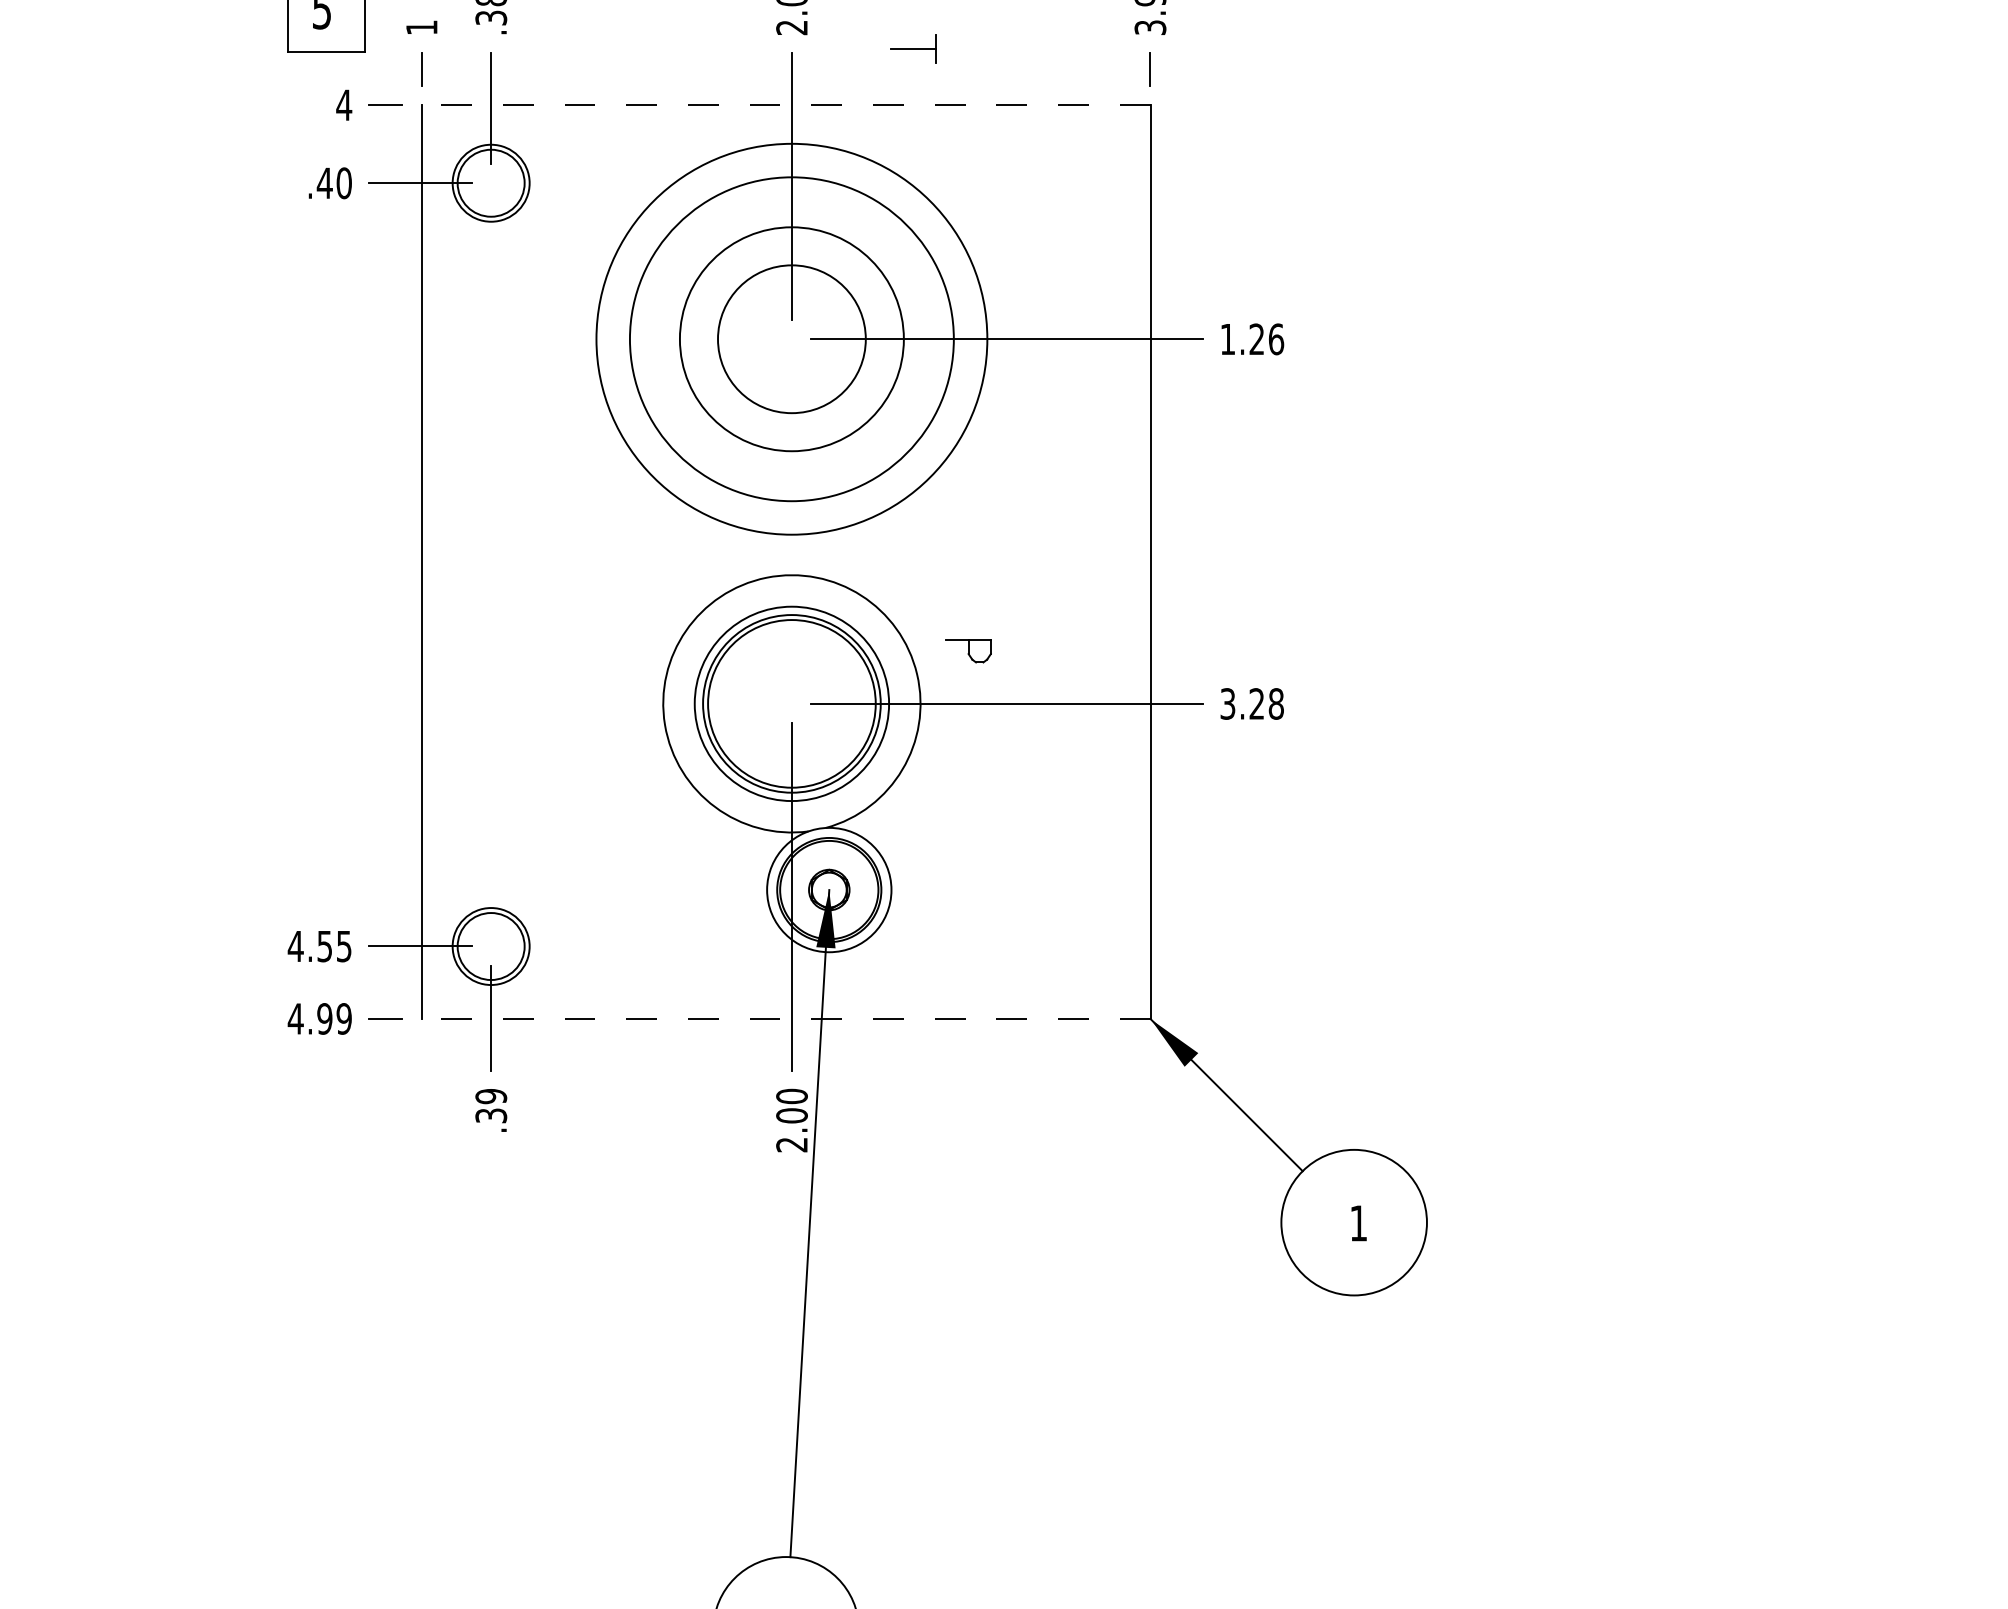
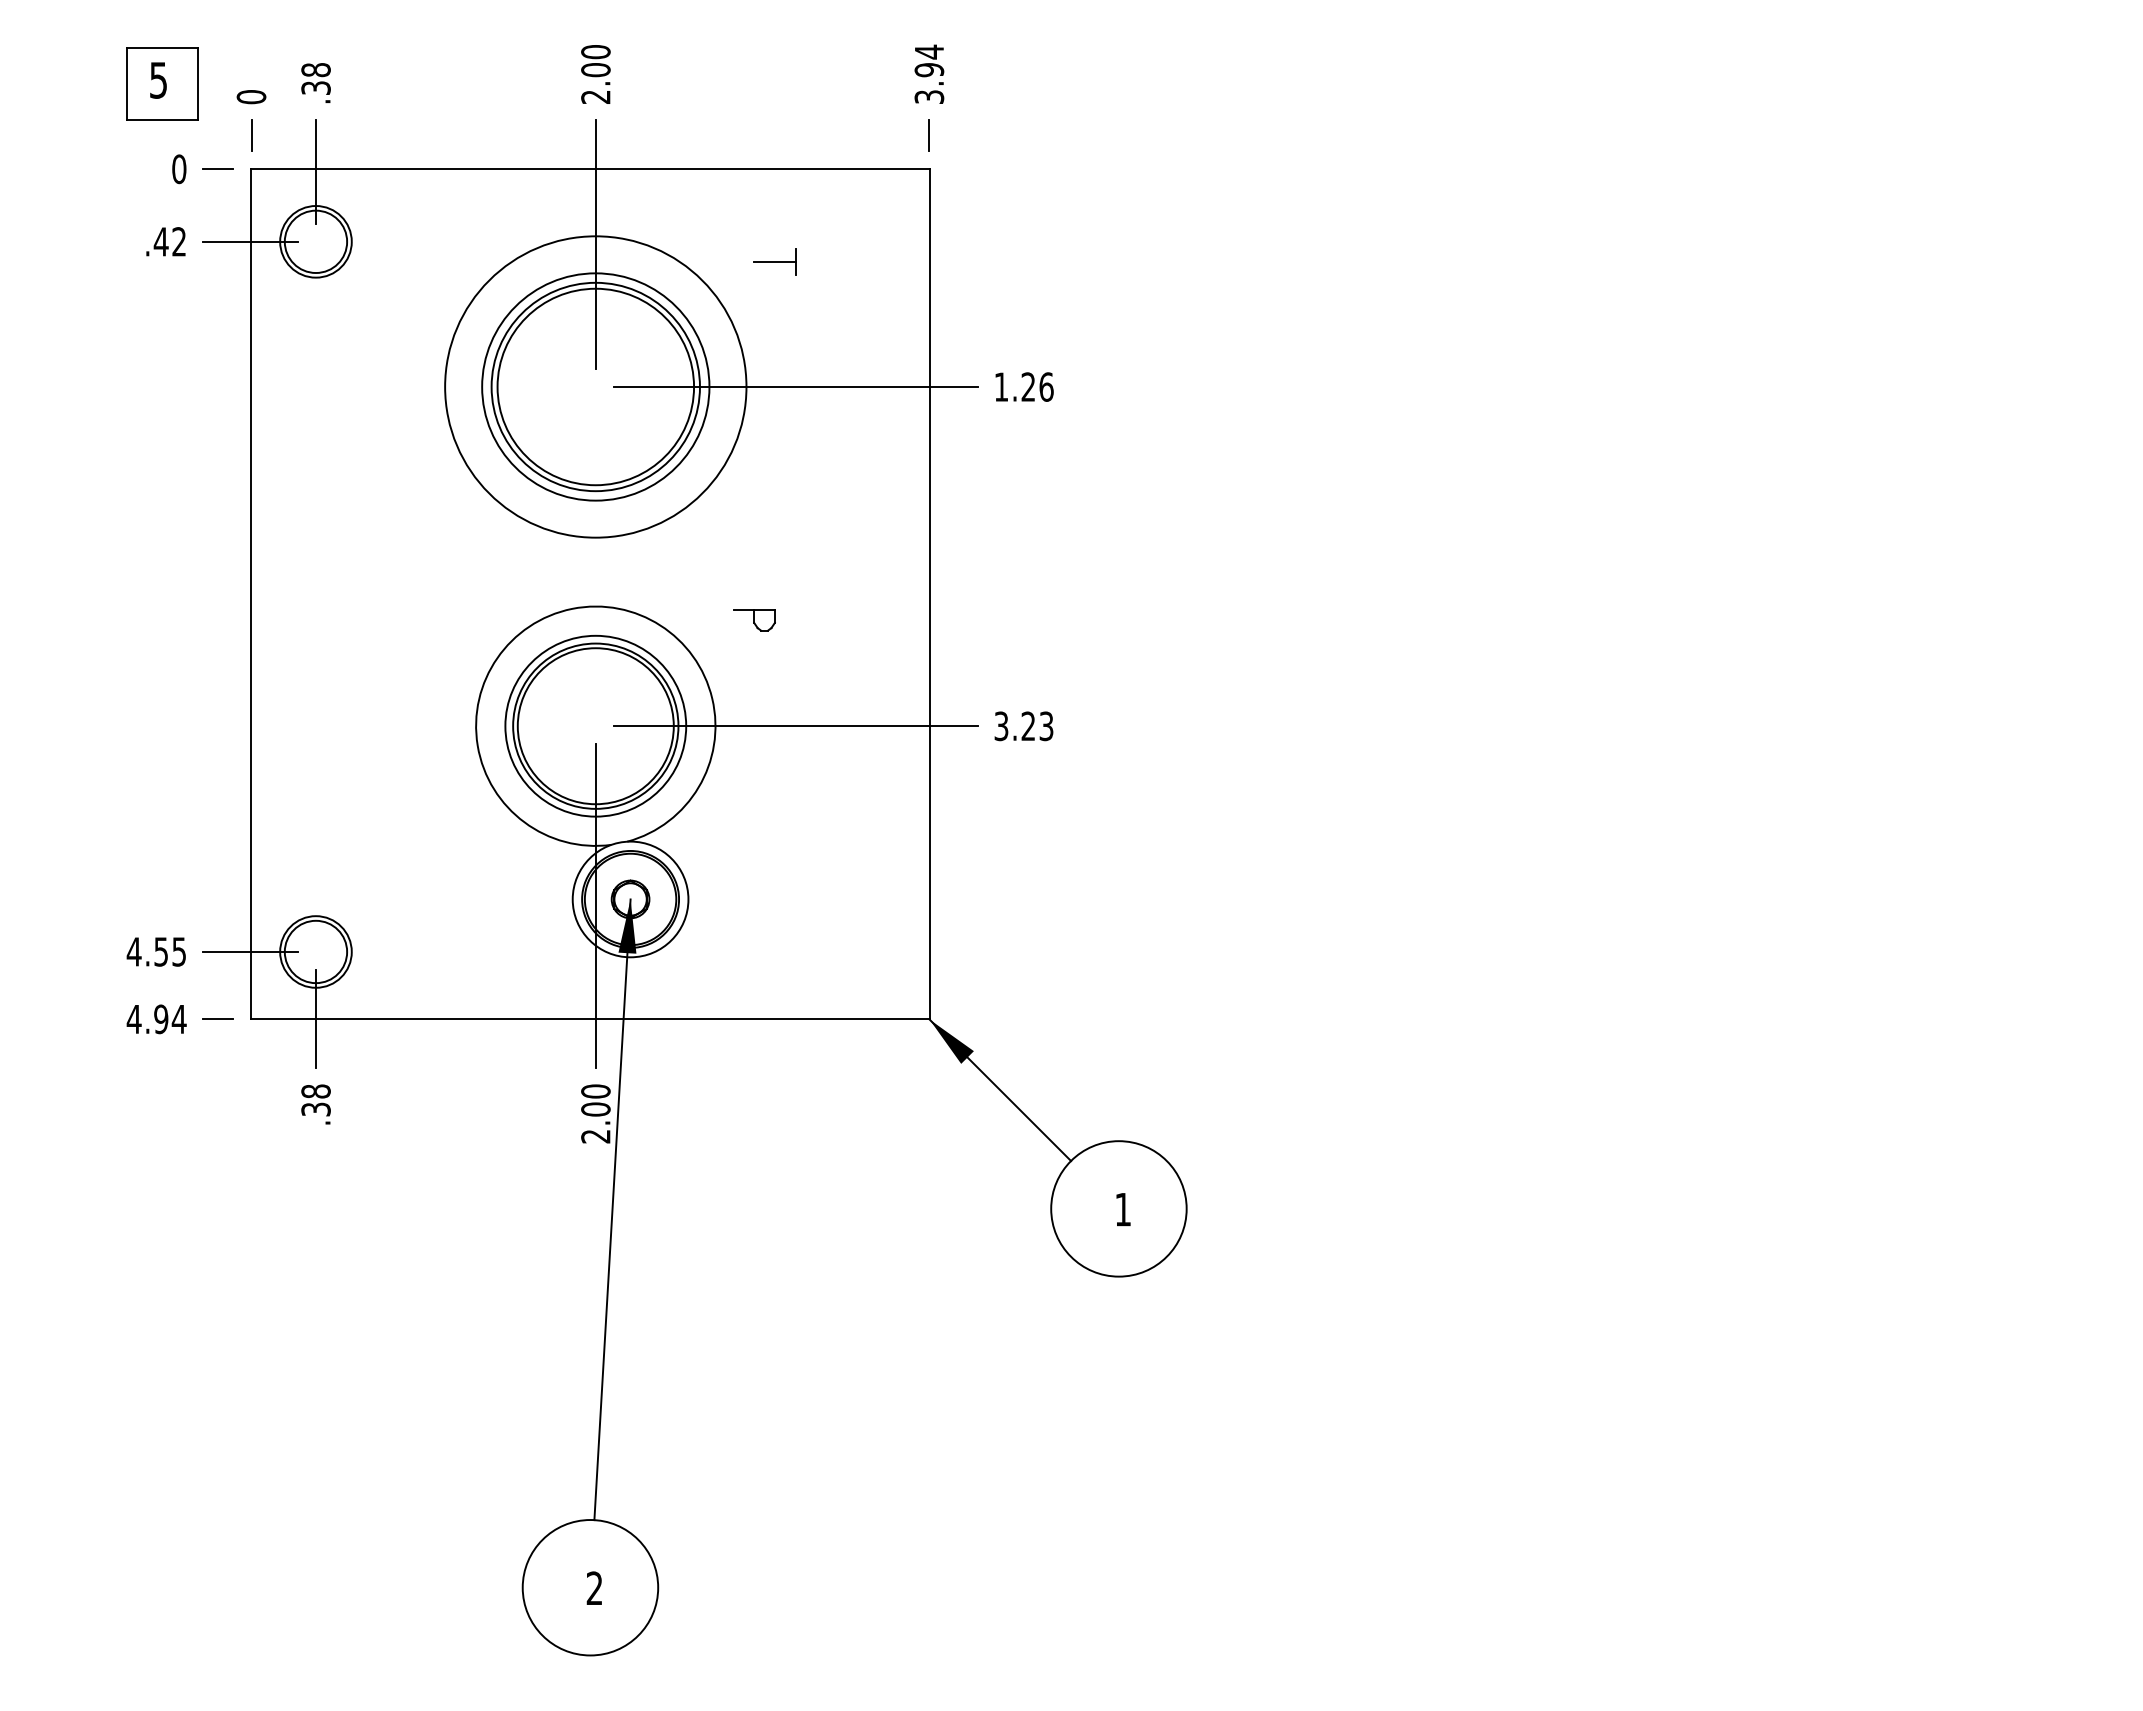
text: (421, 28) -> (251, 97), 1 -> 0
part: (913, 48) -> (774, 261), moved
text: (343, 105) -> (178, 169), 4 -> 0
line: (785, 105) -> (589, 169), dashed -> solid
text: (344, 182) -> (179, 241), .40 -> .42
circle: (791, 338) -> (595, 386), size x0.62
circle: (791, 338) -> (595, 386), size x1.43
part: (968, 651) -> (754, 620), moved
text: (1276, 704) -> (1046, 726), 3.28 -> 3.23
text: (343, 1019) -> (178, 1019), 4.99 -> 4.94
line: (785, 1019) -> (589, 1019), dashed -> solid
text: (490, 1096) -> (315, 1091), .39 -> .38

